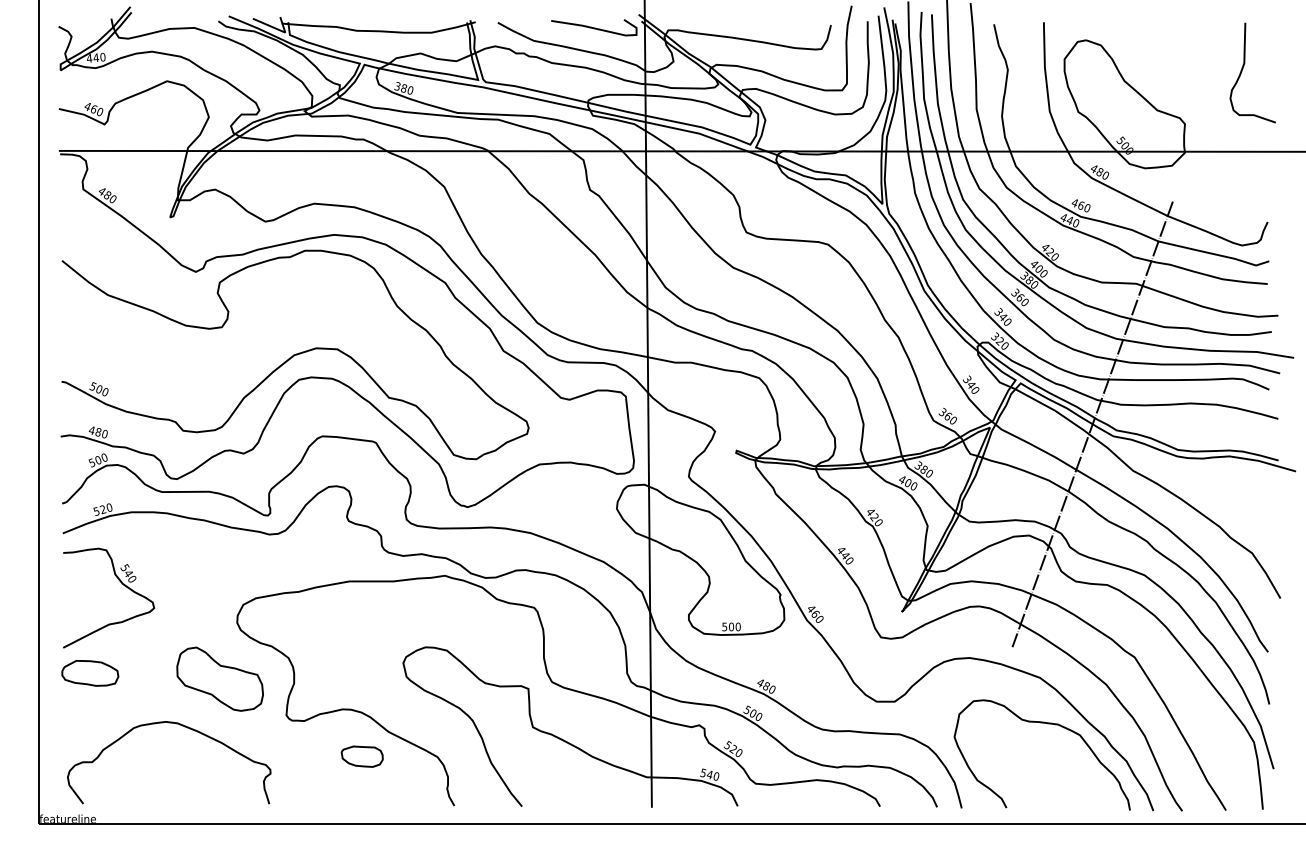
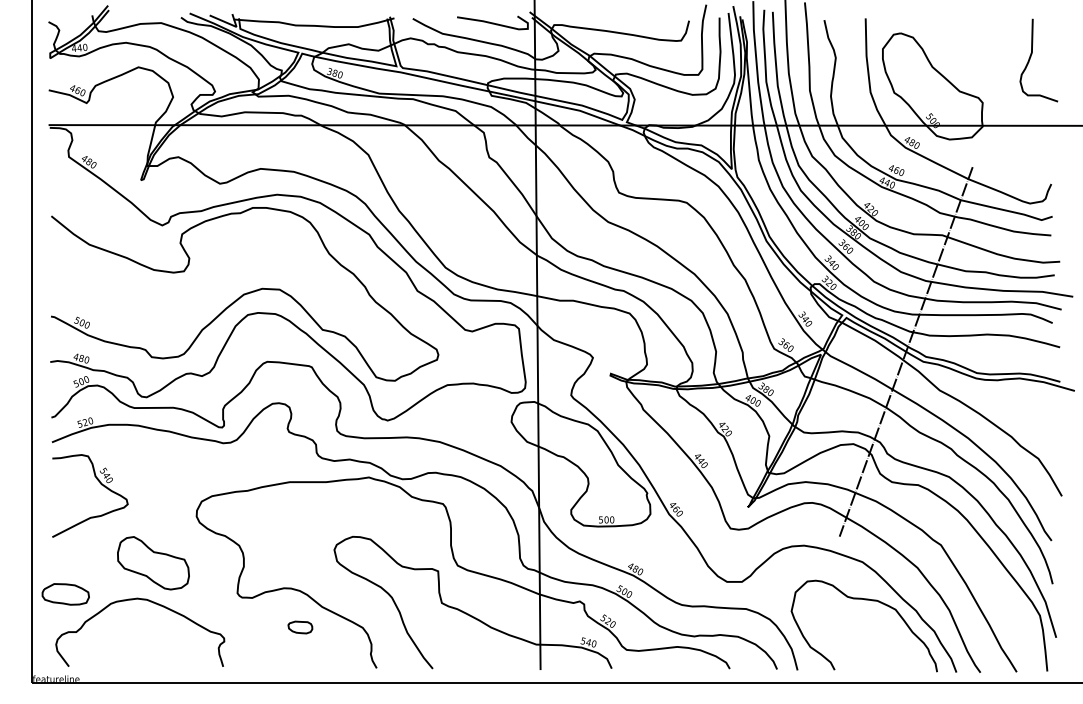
part: (89, 673) -> (65, 594), moved
part: (220, 679) -> (153, 563), moved
part: (362, 756) -> (300, 627), size x0.7

